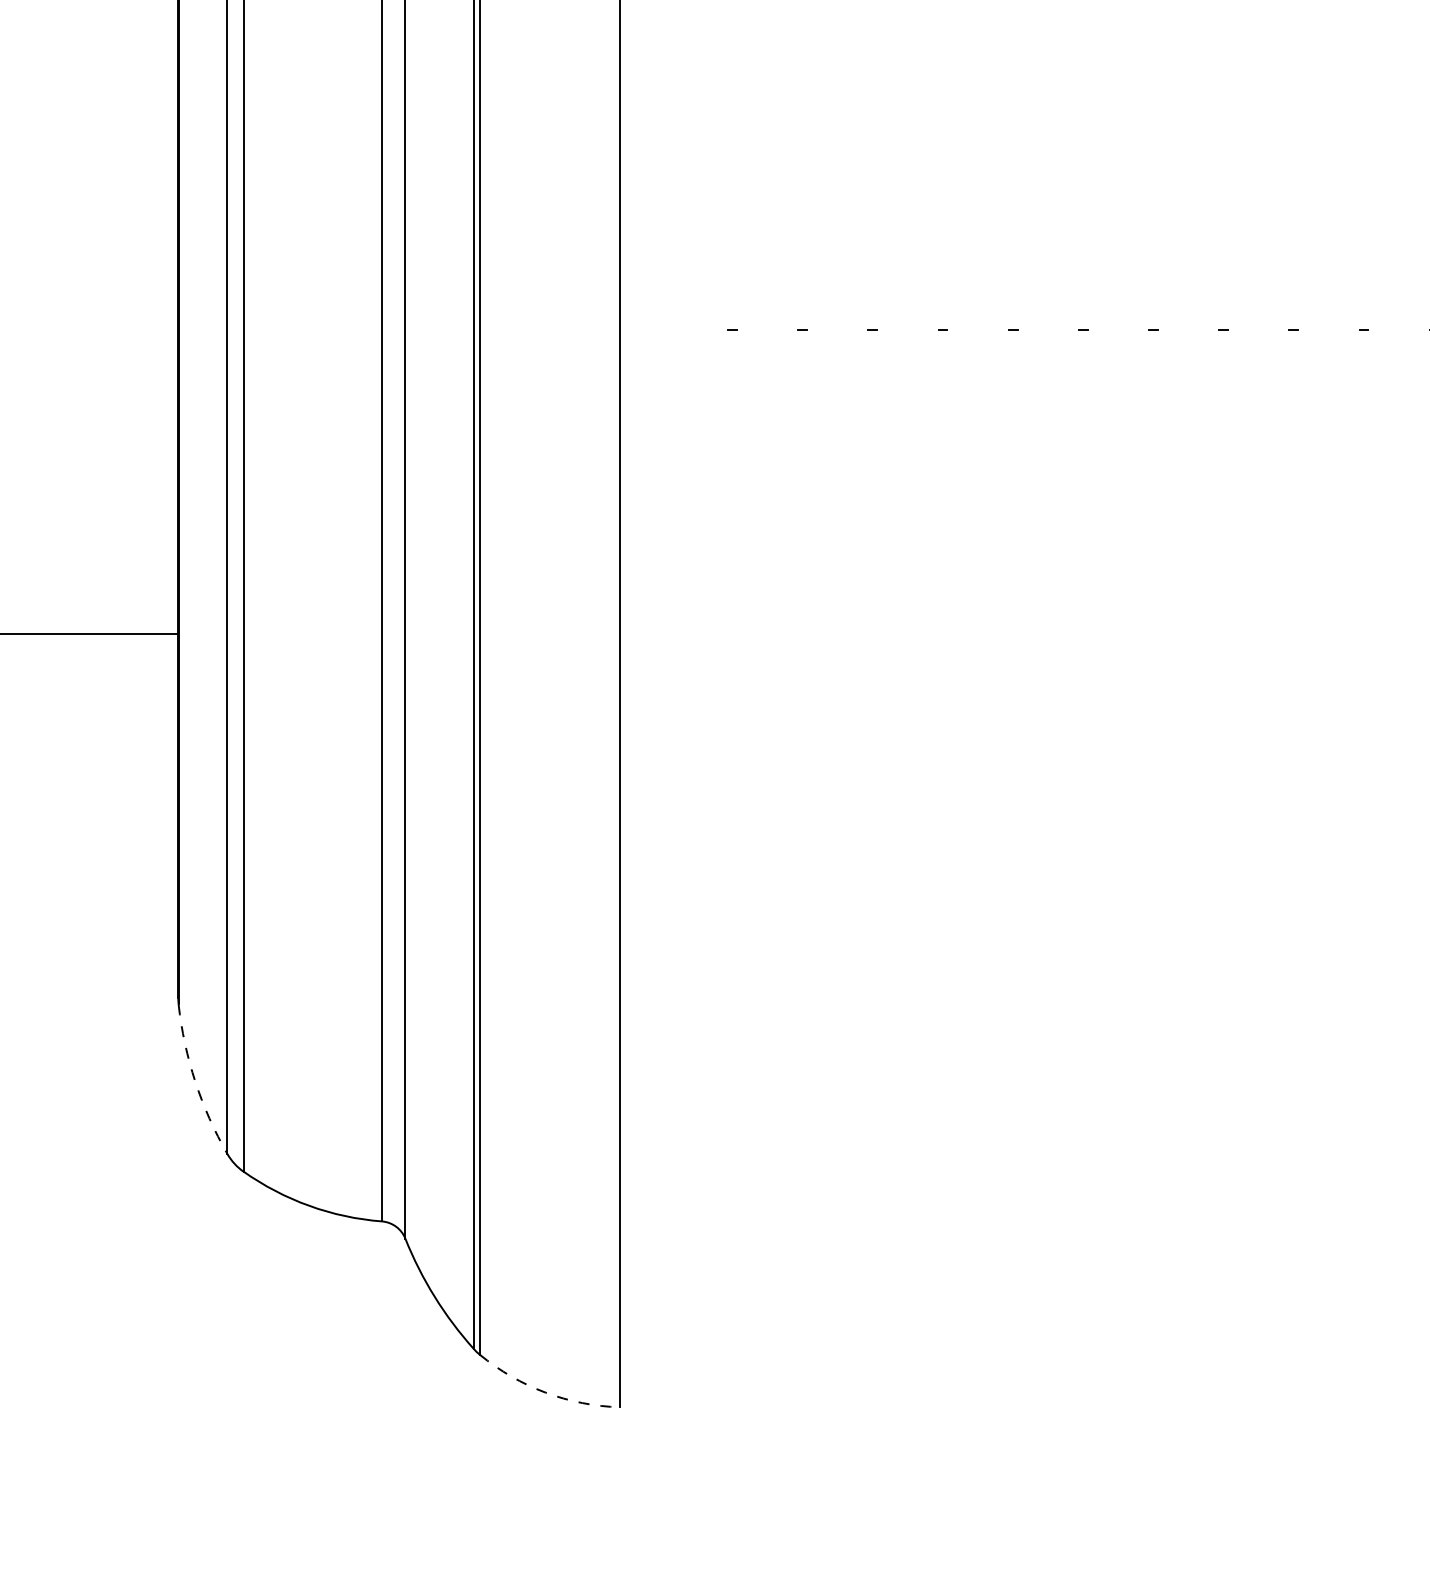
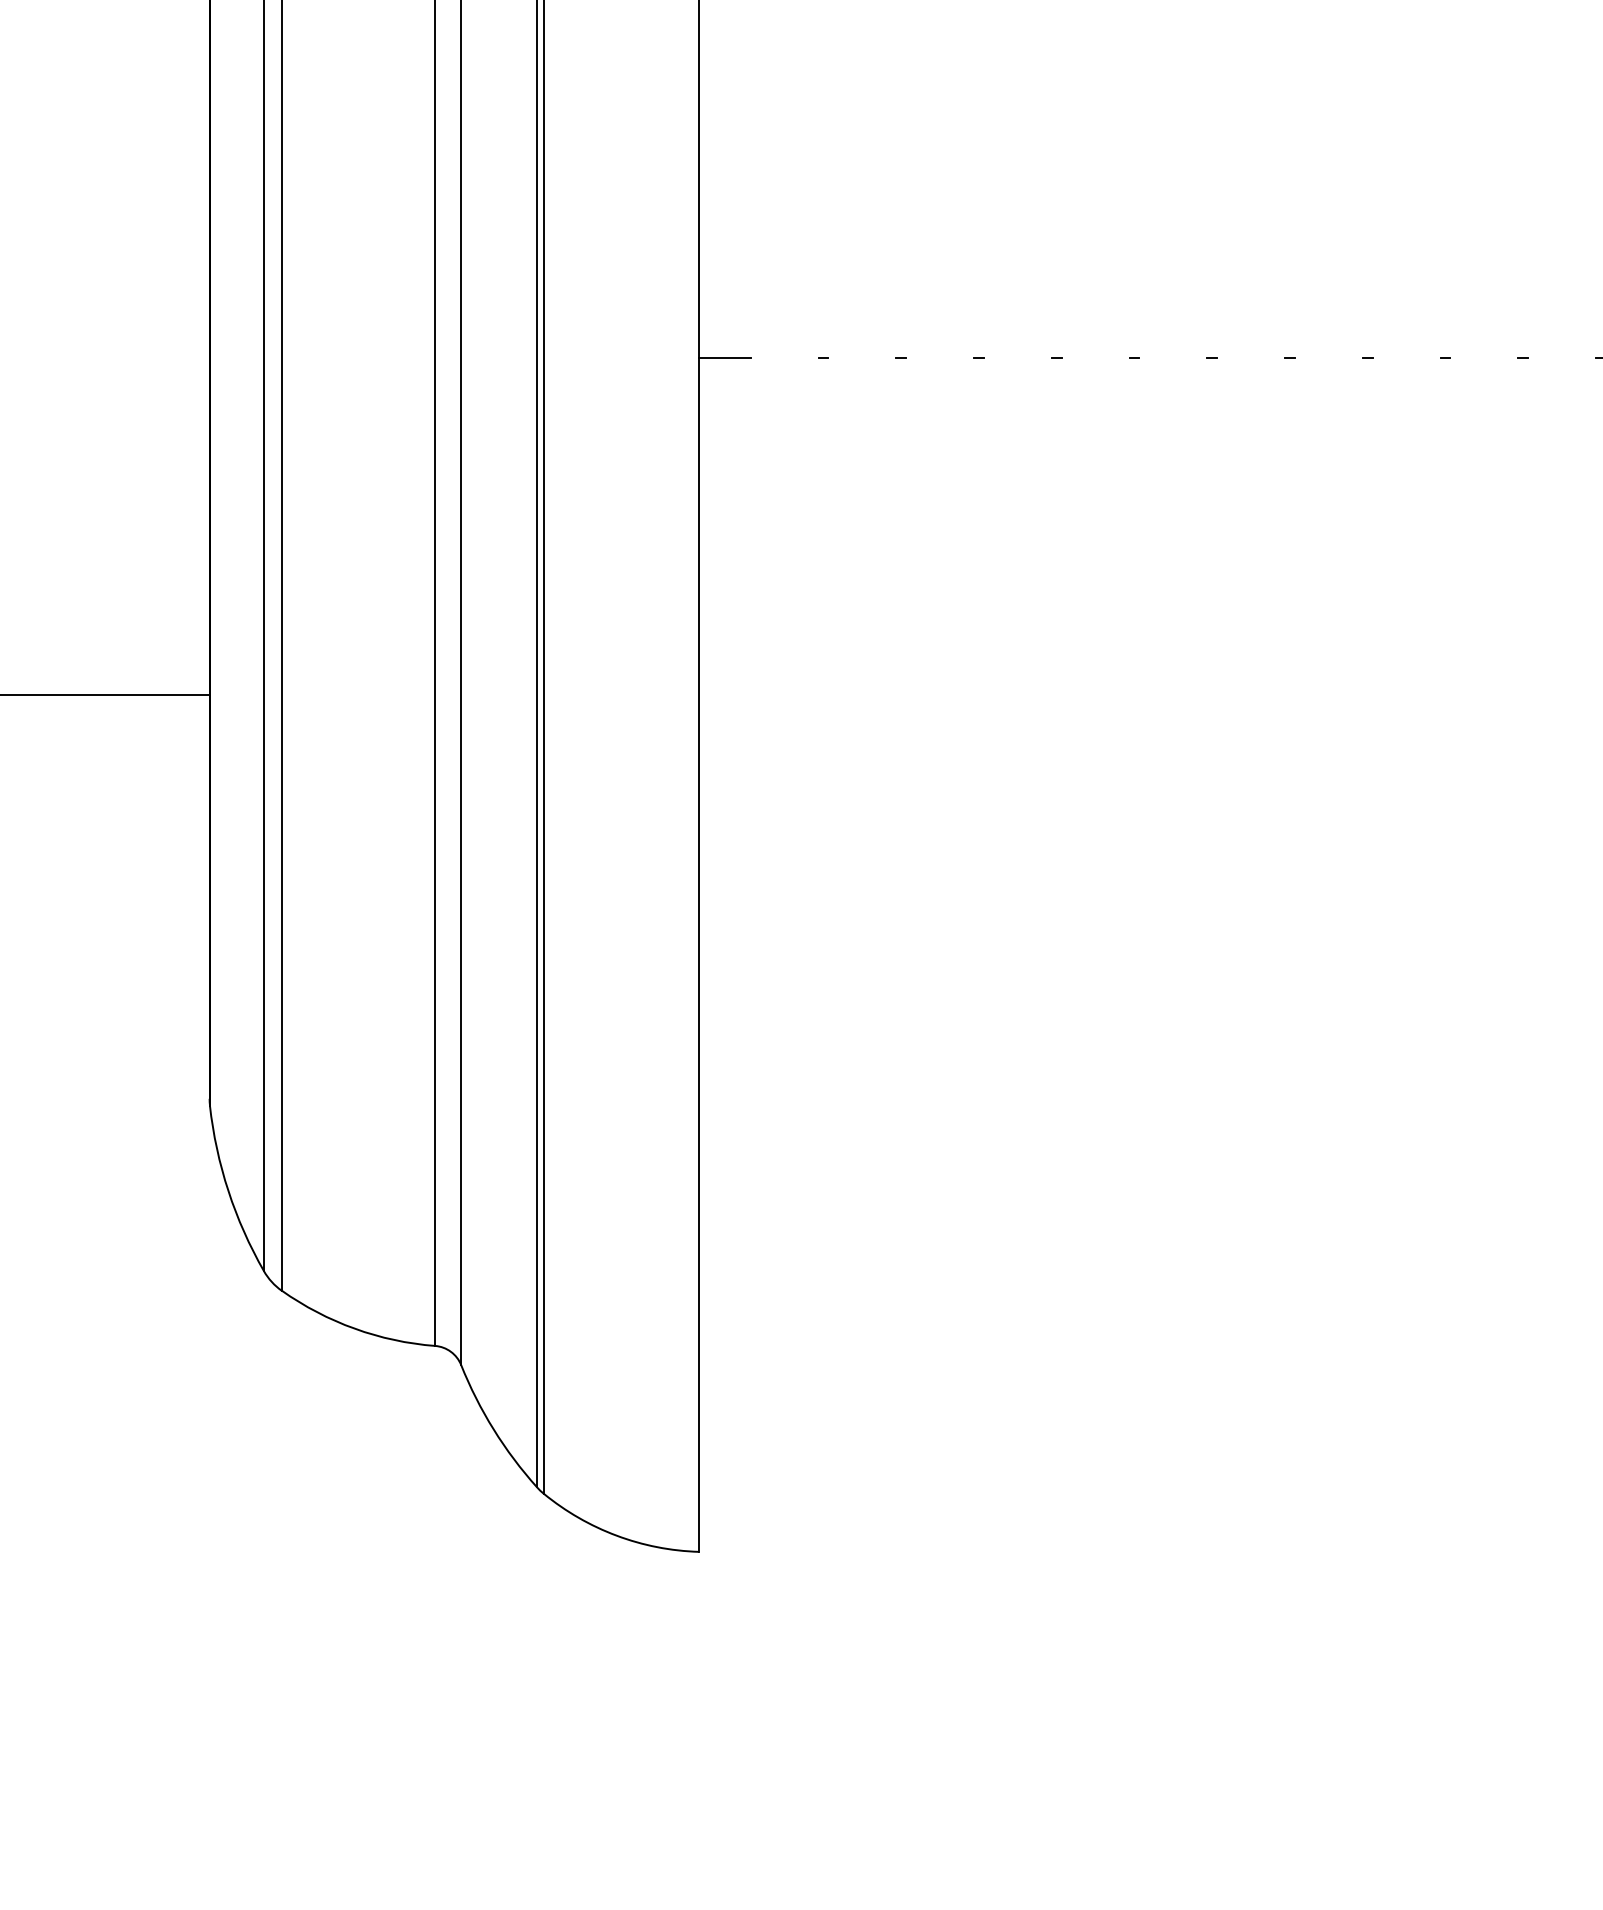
line: (643, 330) -> (724, 358), added
arc: (195, 1082) -> (228, 1191), dashed -> solid
arc: (545, 1392) -> (616, 1535), dashed -> solid

